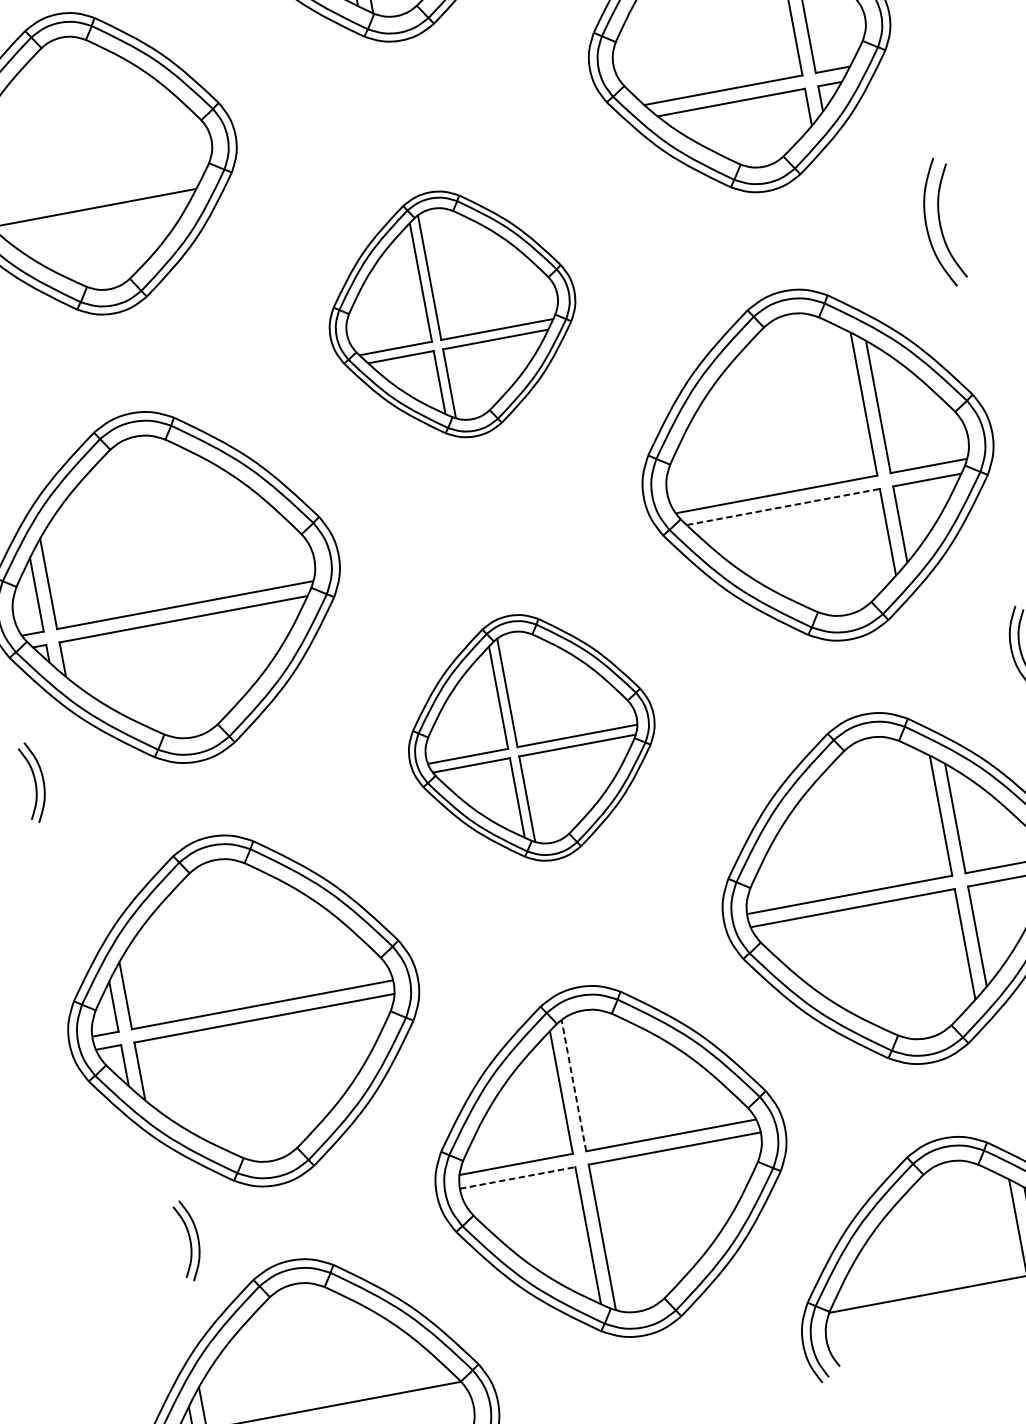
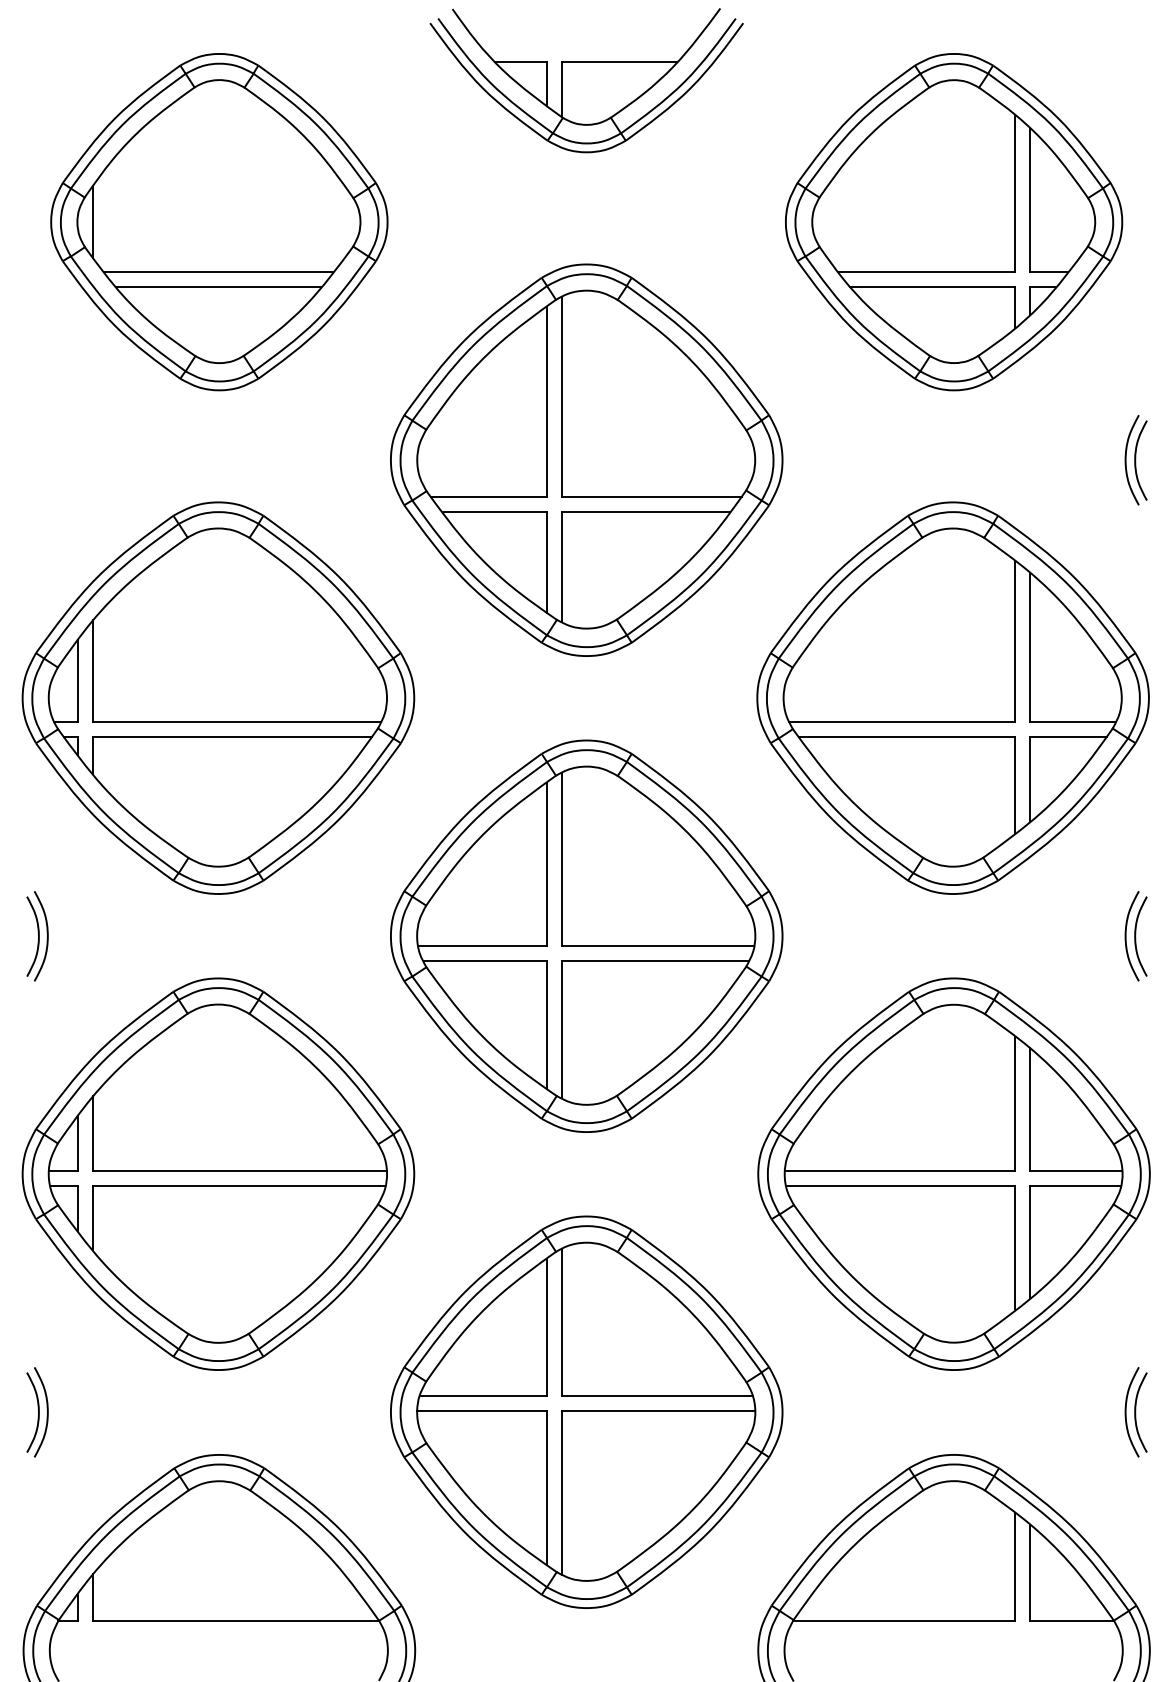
line: (95, 221) -> (218, 286), added
part: (940, 223) -> (1135, 460), size x0.62
part: (452, 313) -> (586, 459), size x1.43
line: (783, 506) -> (907, 736), dashed -> solid
part: (531, 737) -> (586, 935), size x1.43
part: (34, 782) -> (37, 936), moved
line: (573, 1085) -> (561, 1322), dashed -> solid
line: (518, 1178) -> (482, 1411), dashed -> solid
part: (189, 1240) -> (37, 1412), moved

